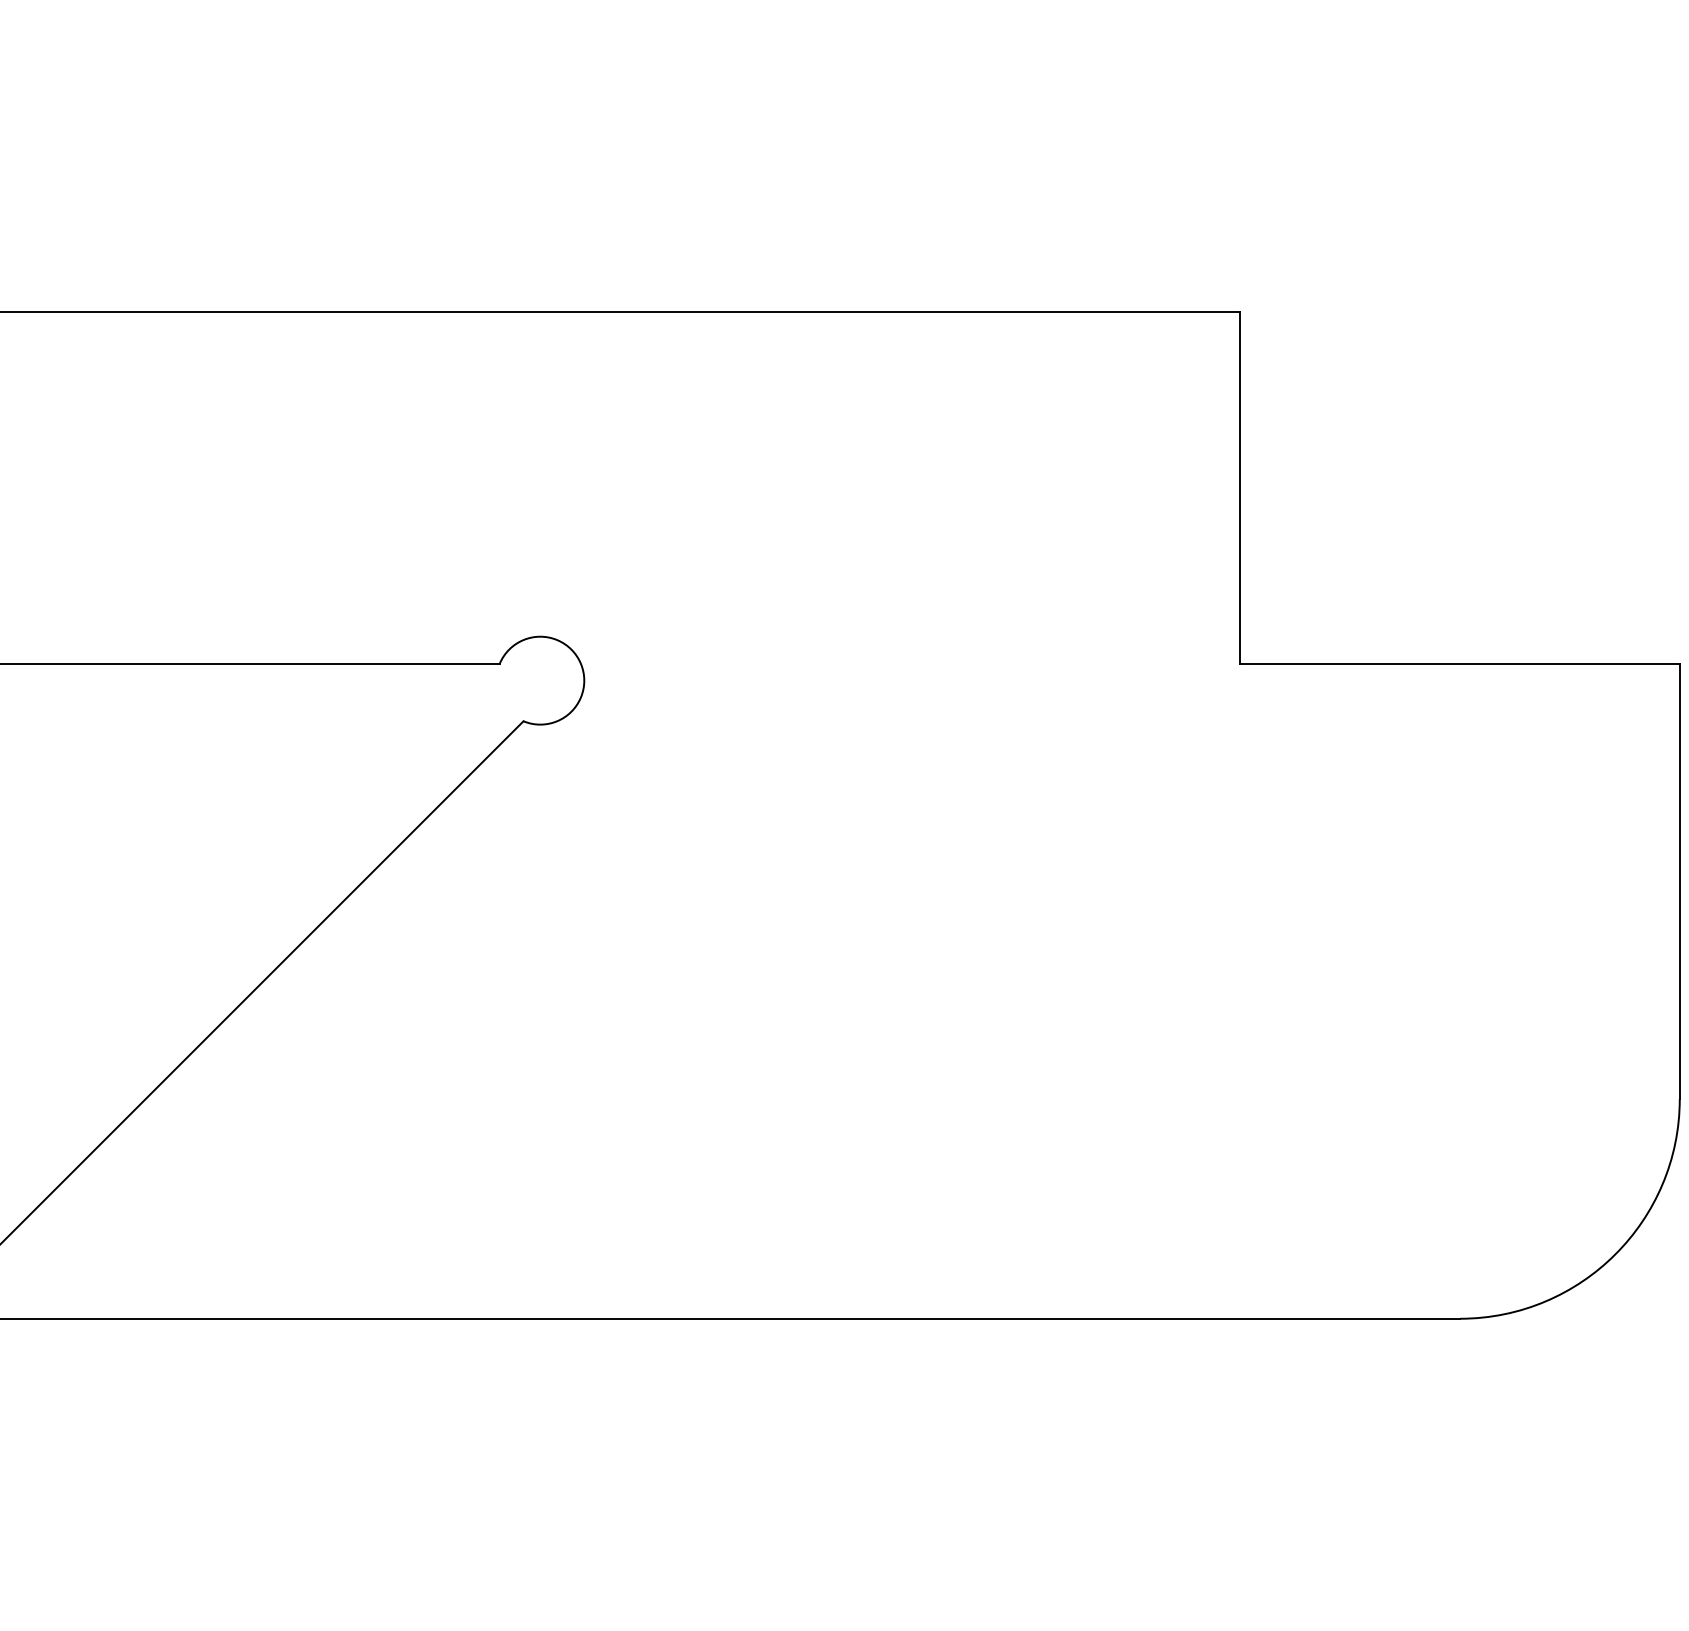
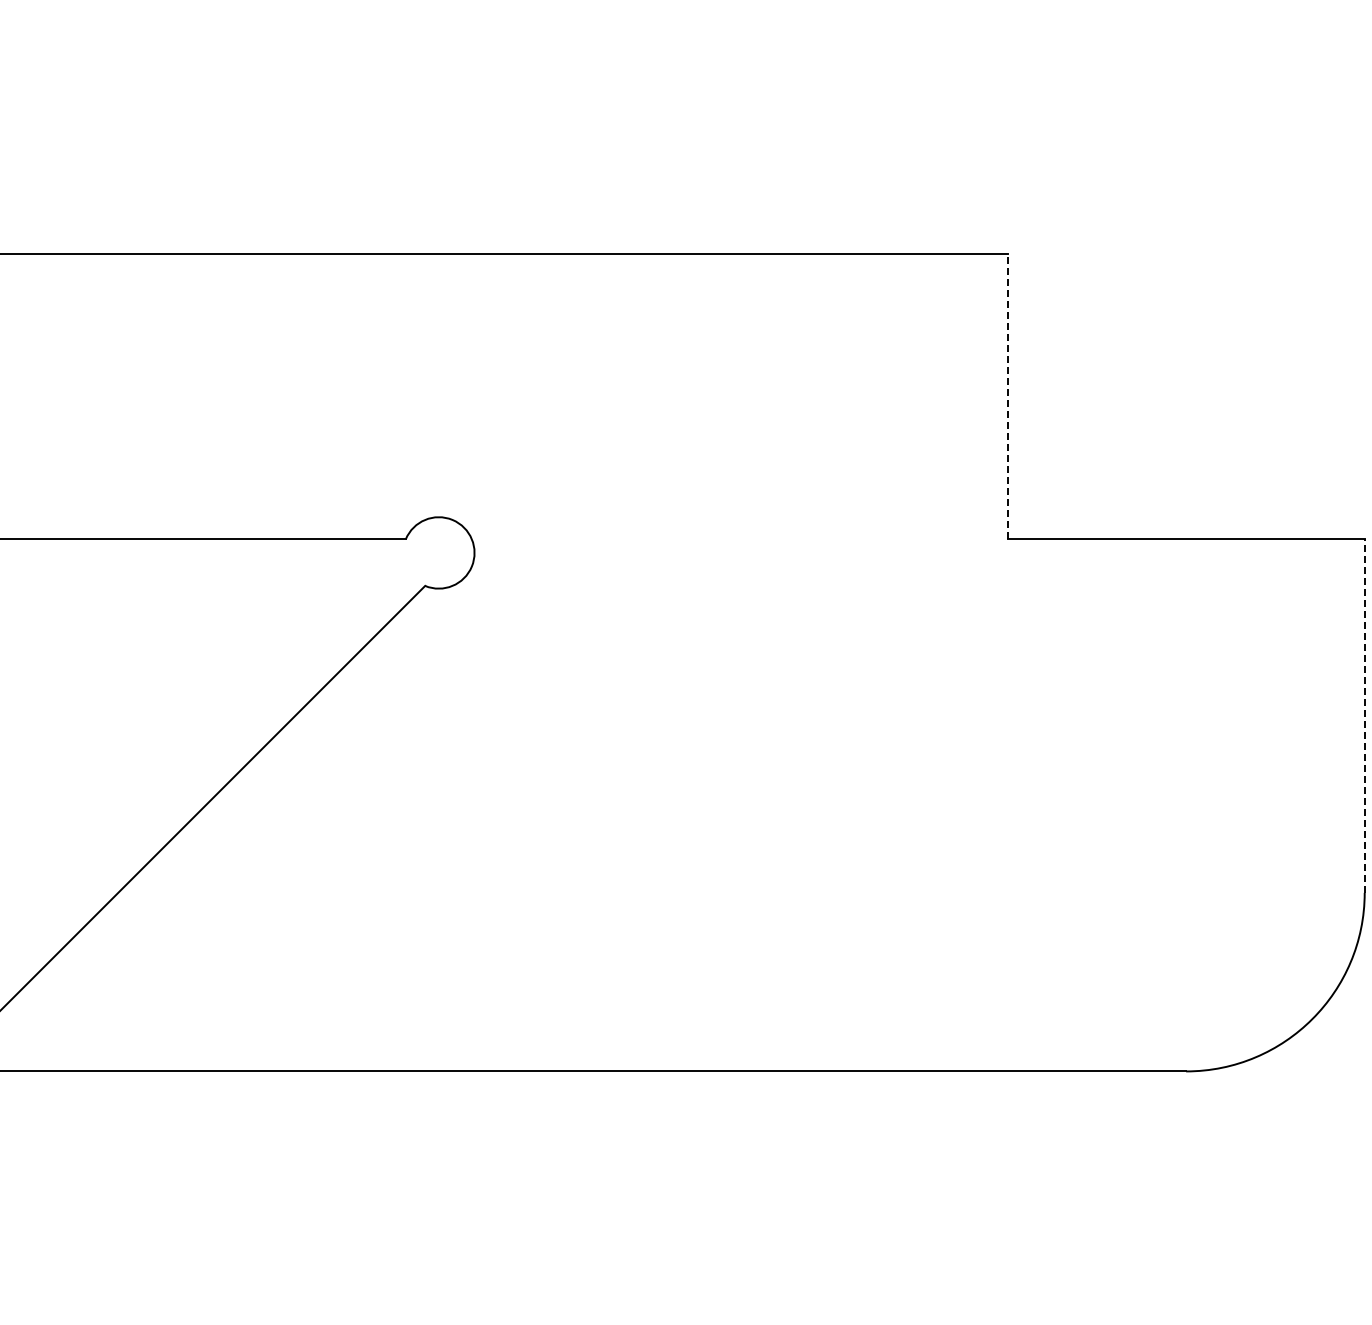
line: (1240, 488) -> (1007, 396), solid -> dashed
line: (1679, 881) -> (1364, 716), solid -> dashed

